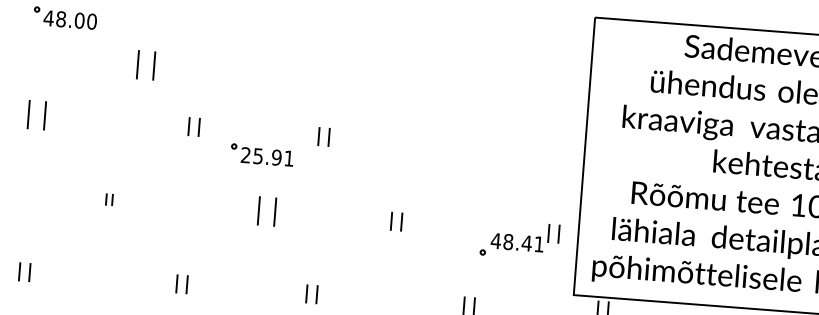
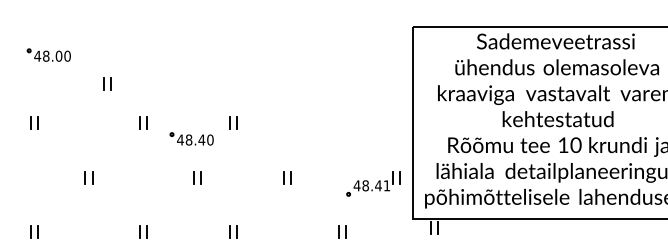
part: (146, 65) -> (107, 83), size x0.62
part: (36, 113) -> (34, 122), size x0.62
text: (267, 156) -> (195, 139), 25.91 -> 48.40
part: (108, 199) -> (88, 177), size x1.67
part: (266, 211) -> (197, 177), size x0.62

